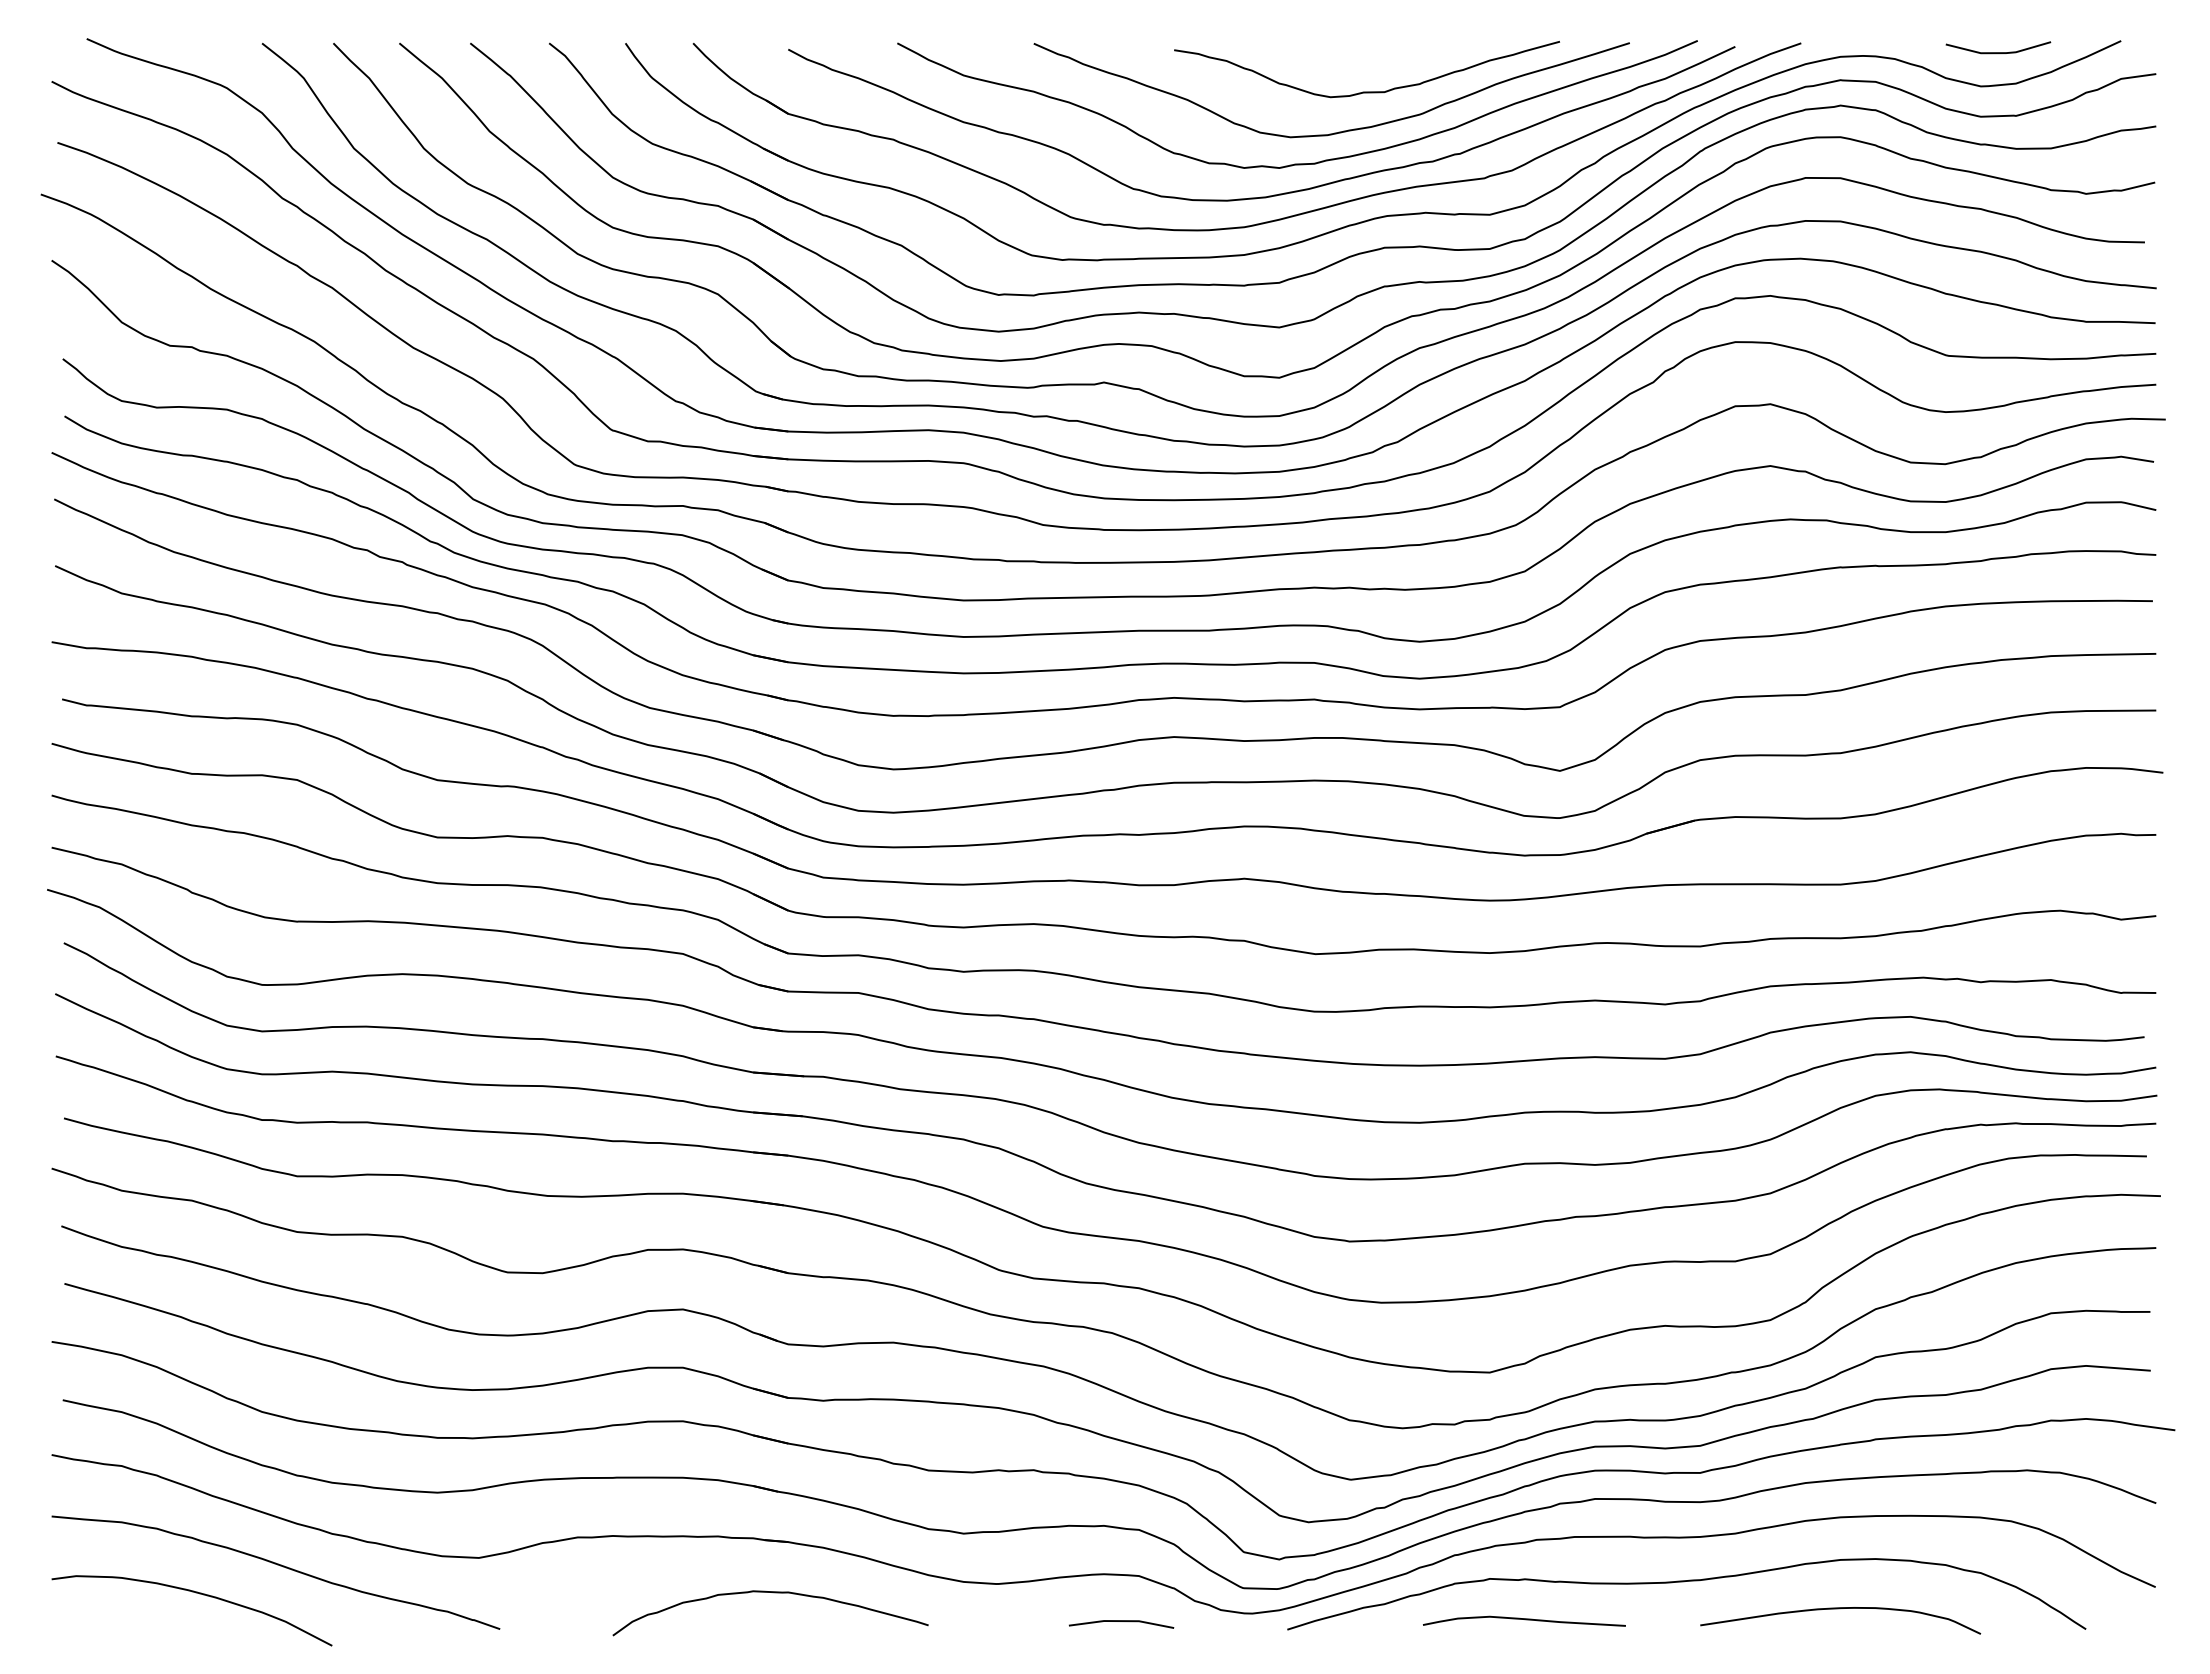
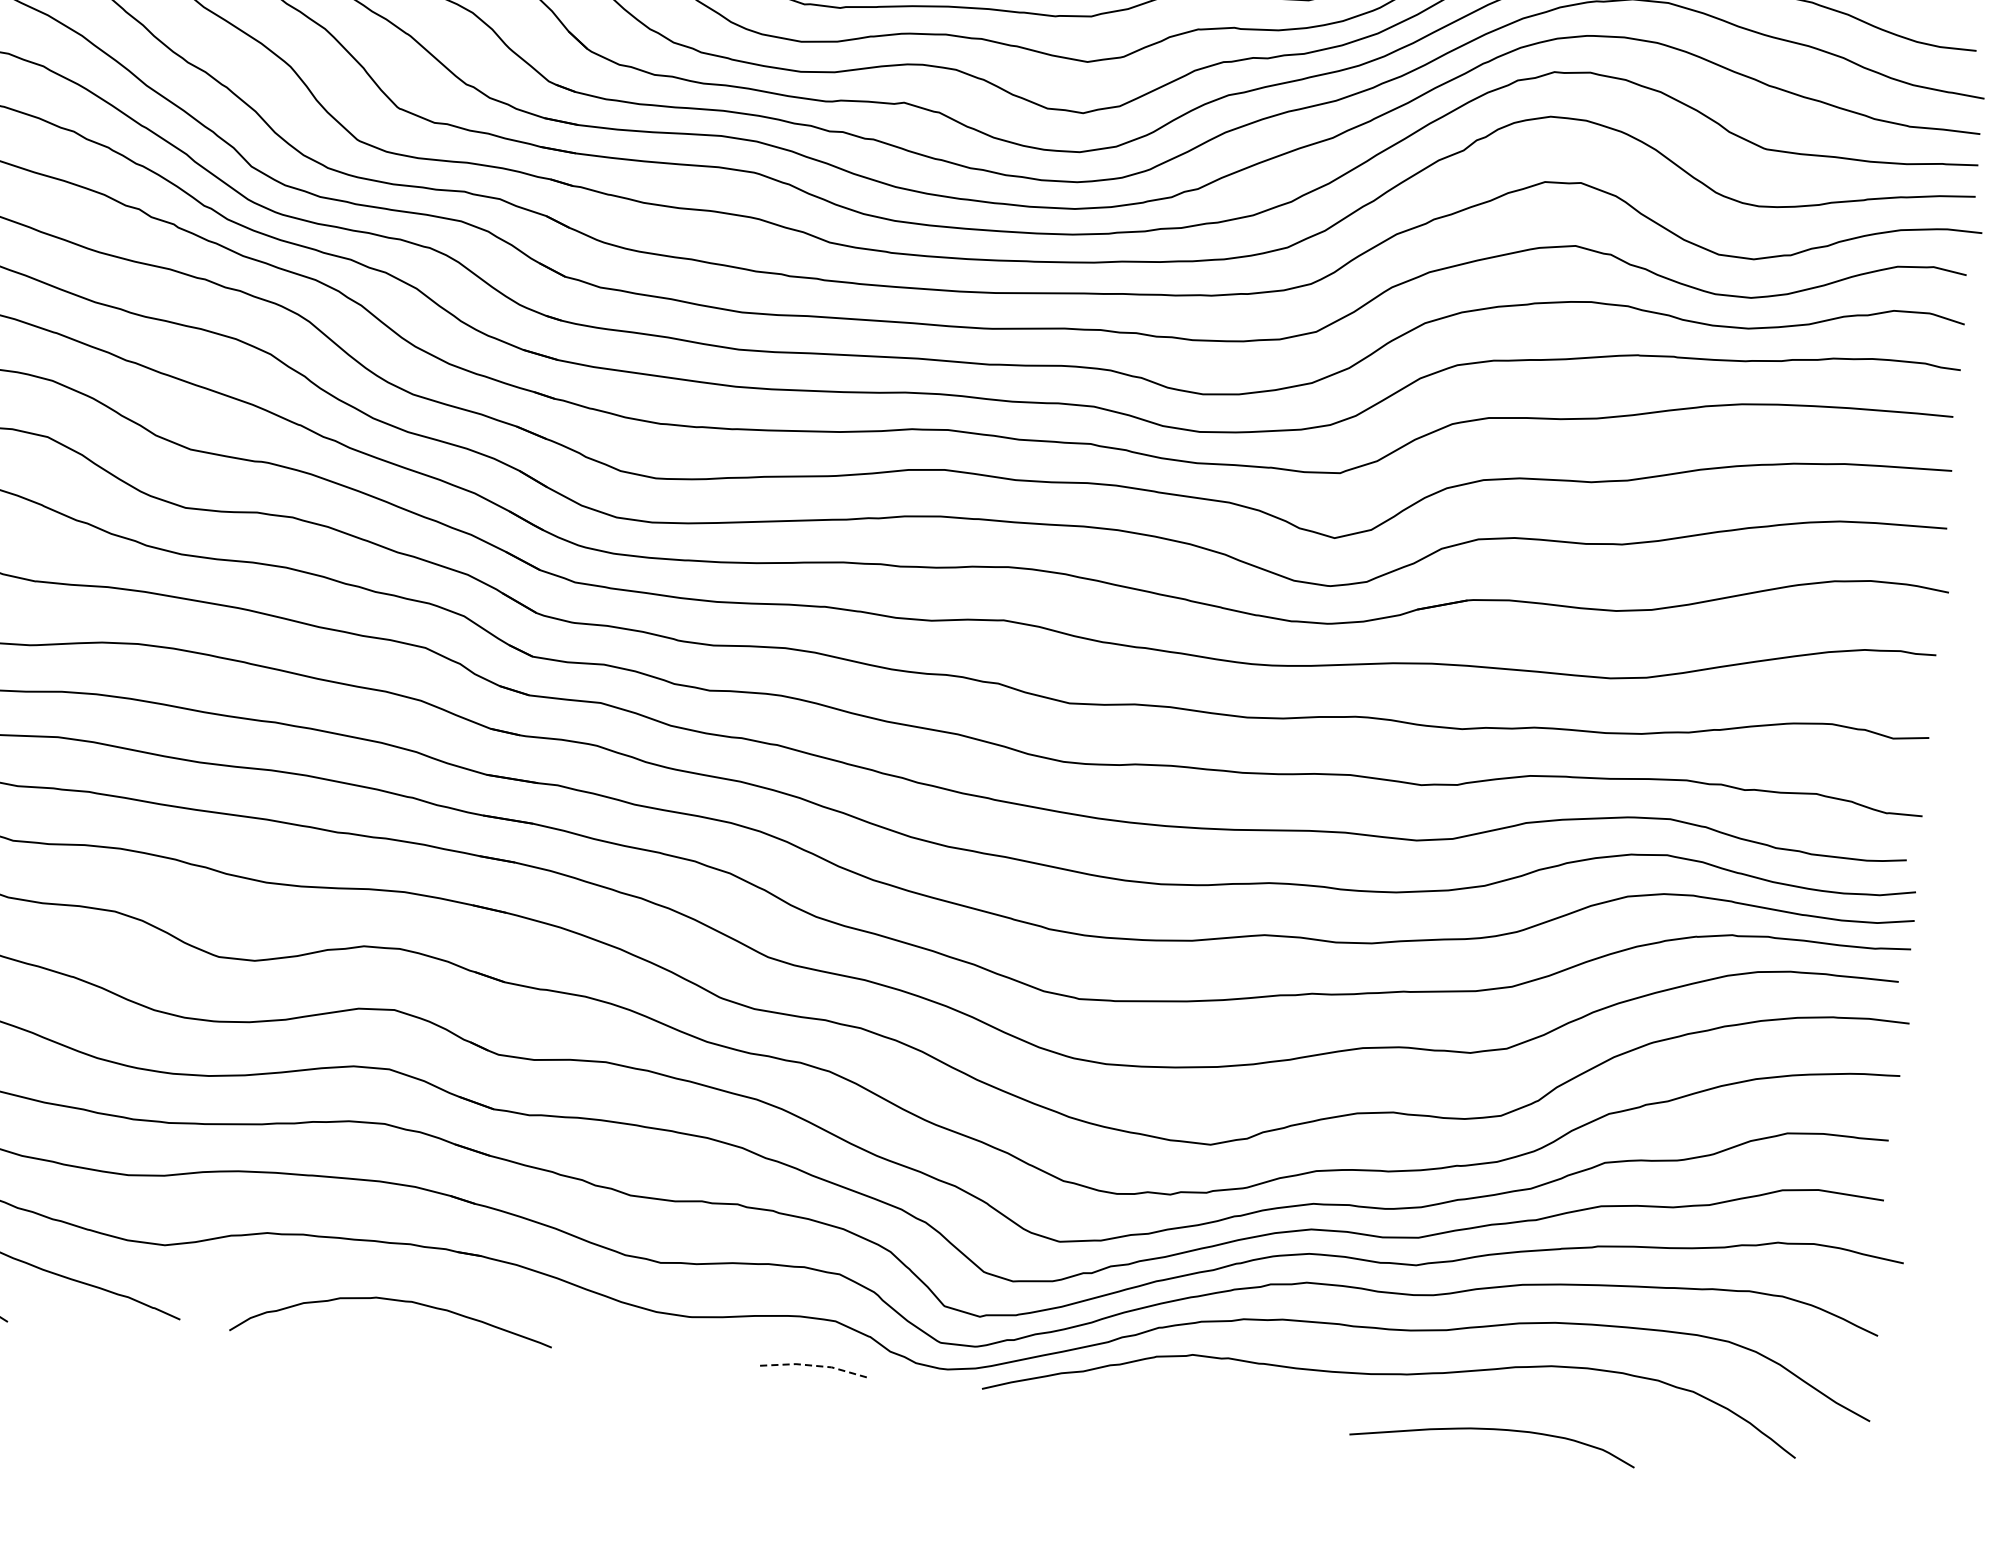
curve: (773, 1593) -> (396, 1301), moved
curve: (1840, 1609) -> (1493, 1430), moved
curve: (1524, 1619) -> (1224, 1399), removed
line: (1121, 1621) -> (813, 1366), solid -> dashed

